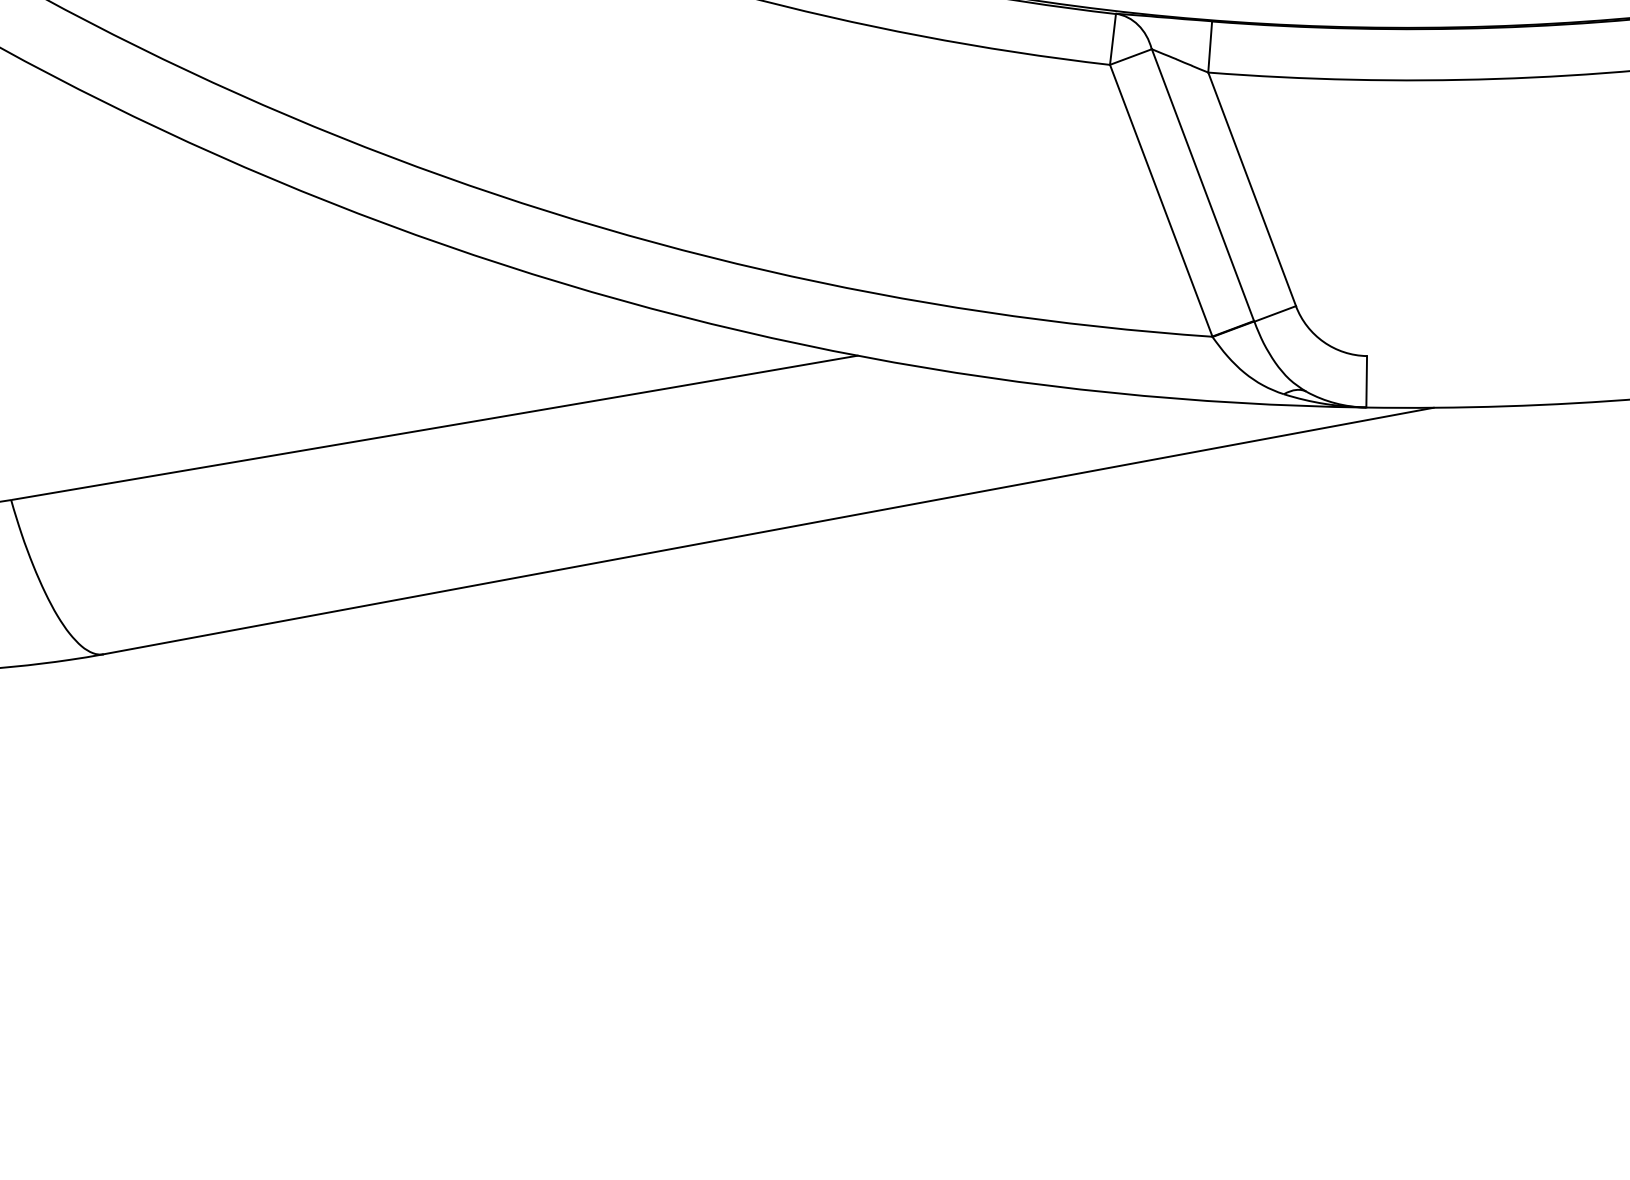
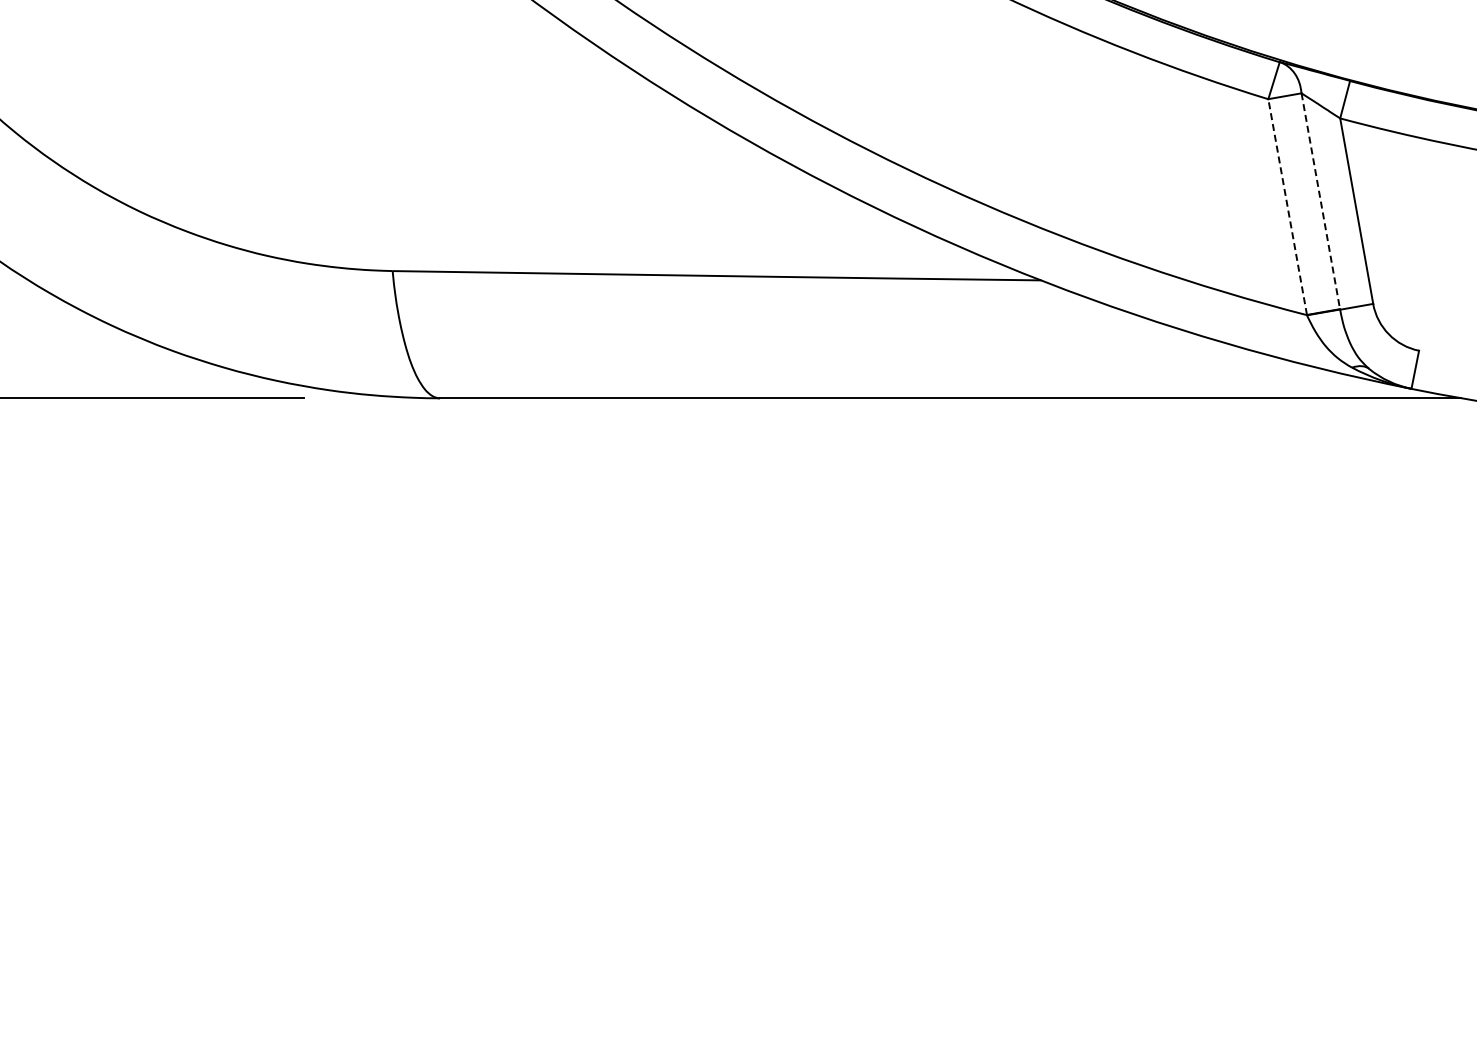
line: (1202, 185) -> (1320, 201), solid -> dashed
line: (1161, 201) -> (1287, 207), solid -> dashed

